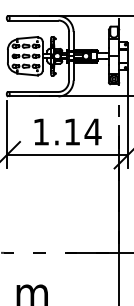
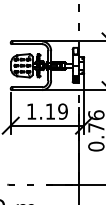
text: (92, 131) -> (62, 111), 1.14 -> 1.19

